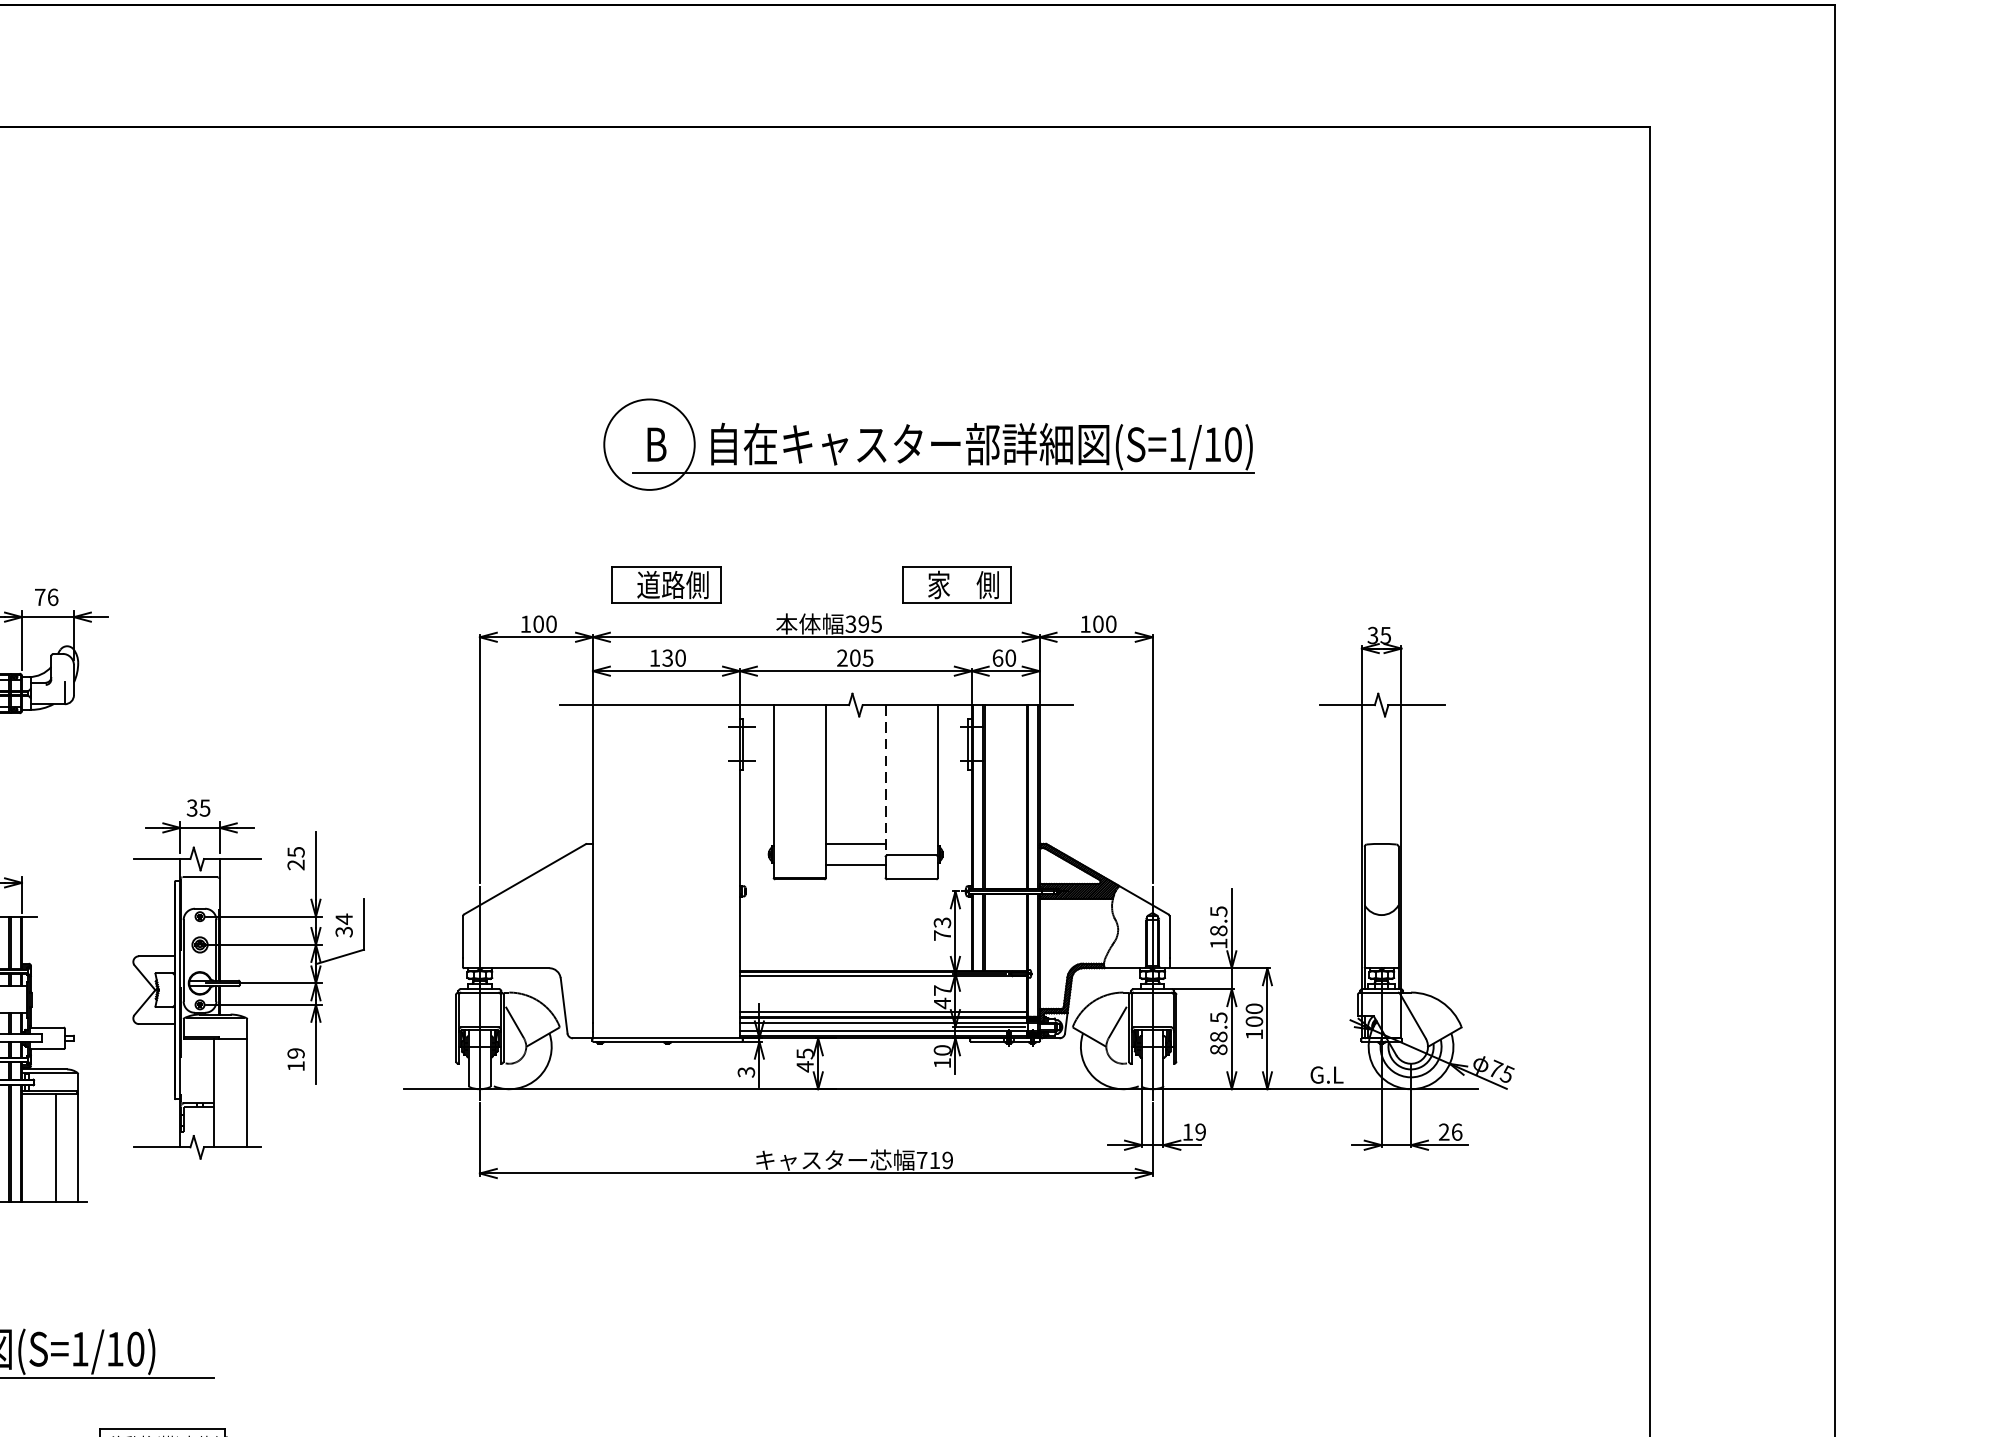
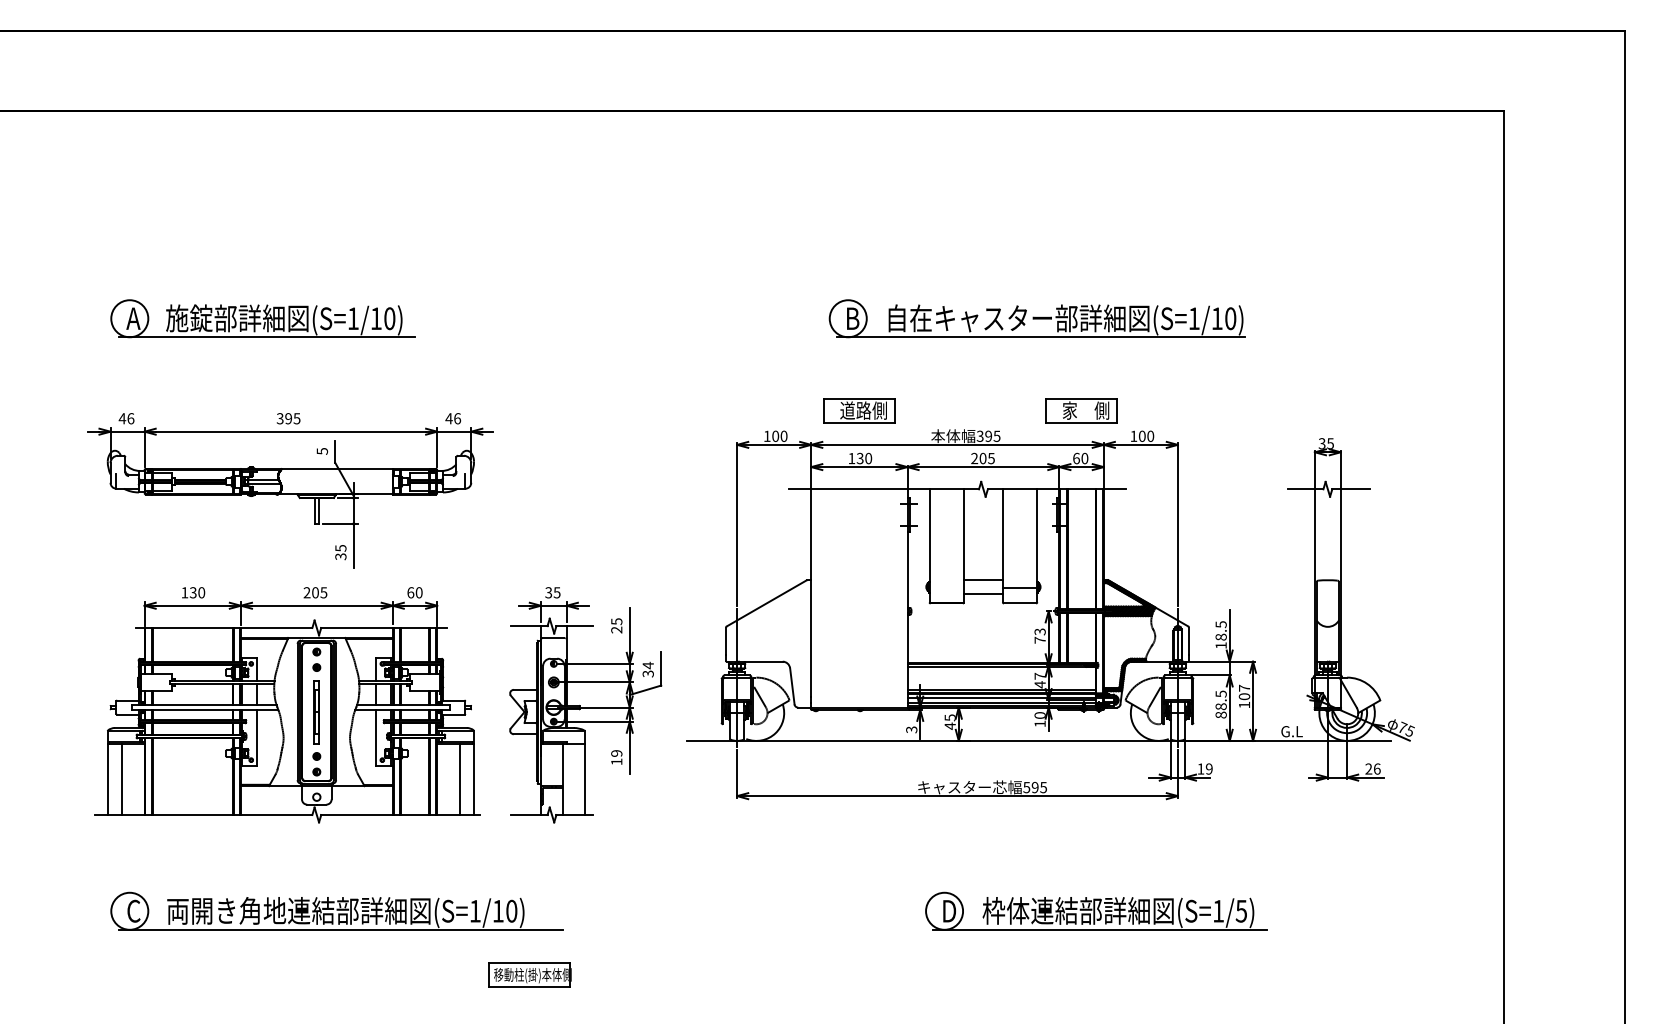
circle: (648, 444) -> (847, 318), size x0.62
part: (956, 584) -> (1081, 410), moved
text: (39, 596) -> (448, 418), 76 -> 46
line: (886, 781) -> (1003, 539), dashed -> solid
part: (248, 980) -> (585, 705), moved
text: (1254, 1007) -> (1244, 687), 100 -> 107
text: (933, 1160) -> (1034, 787), 719 -> 595
part: (1028, 1348) -> (1096, 910), added

